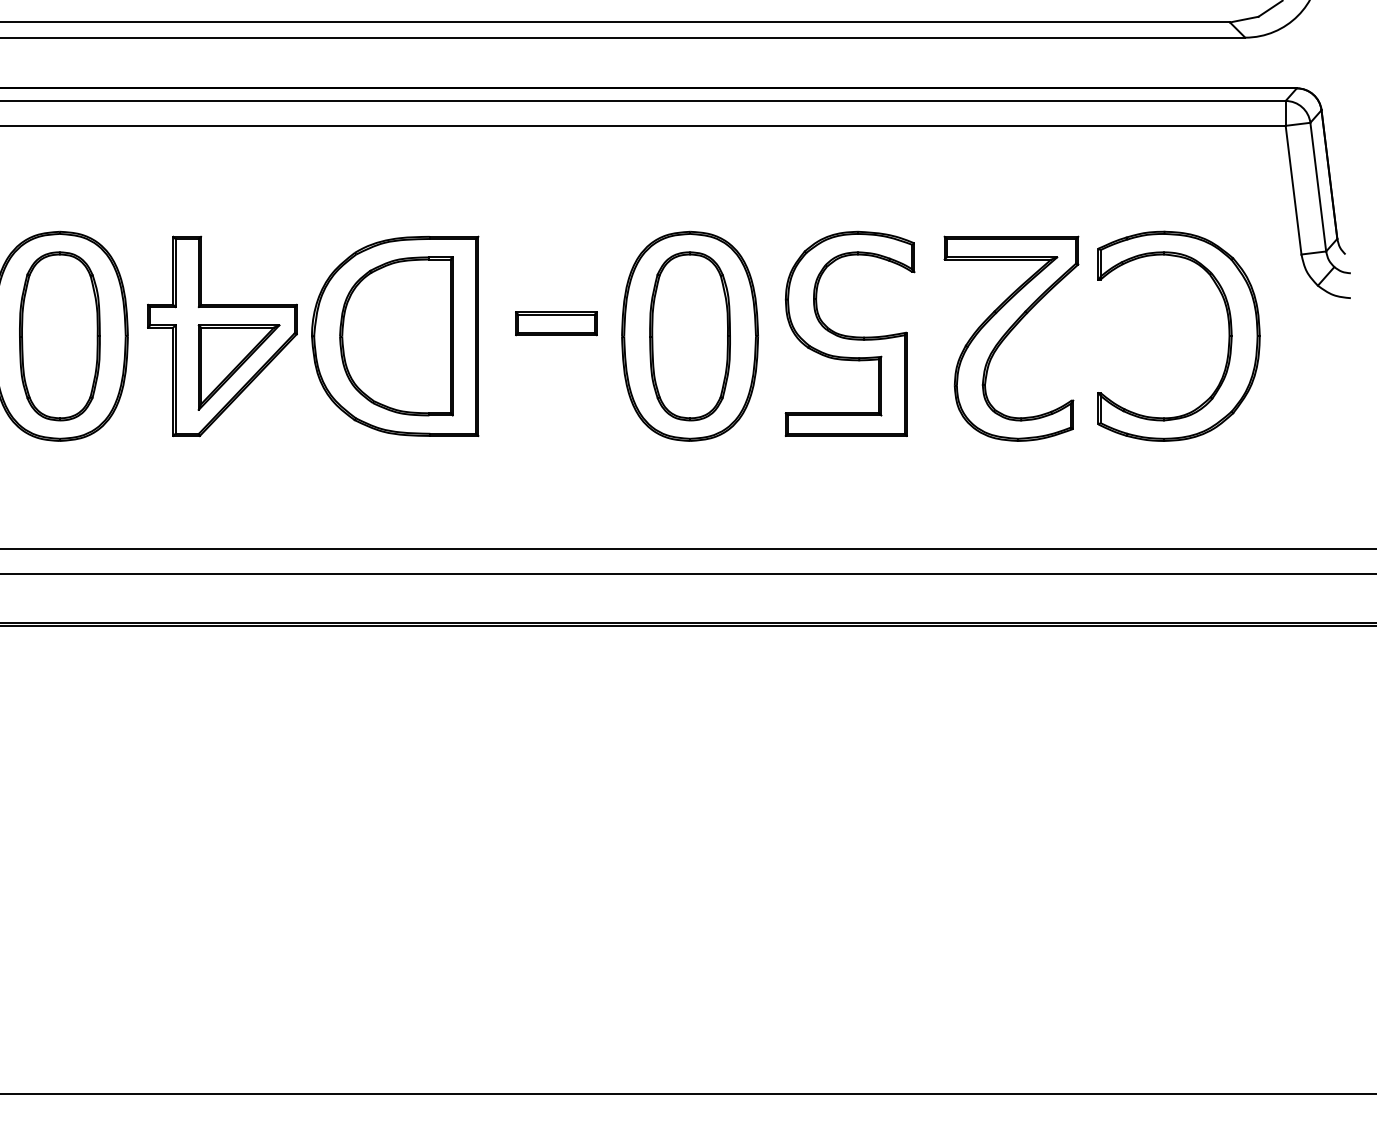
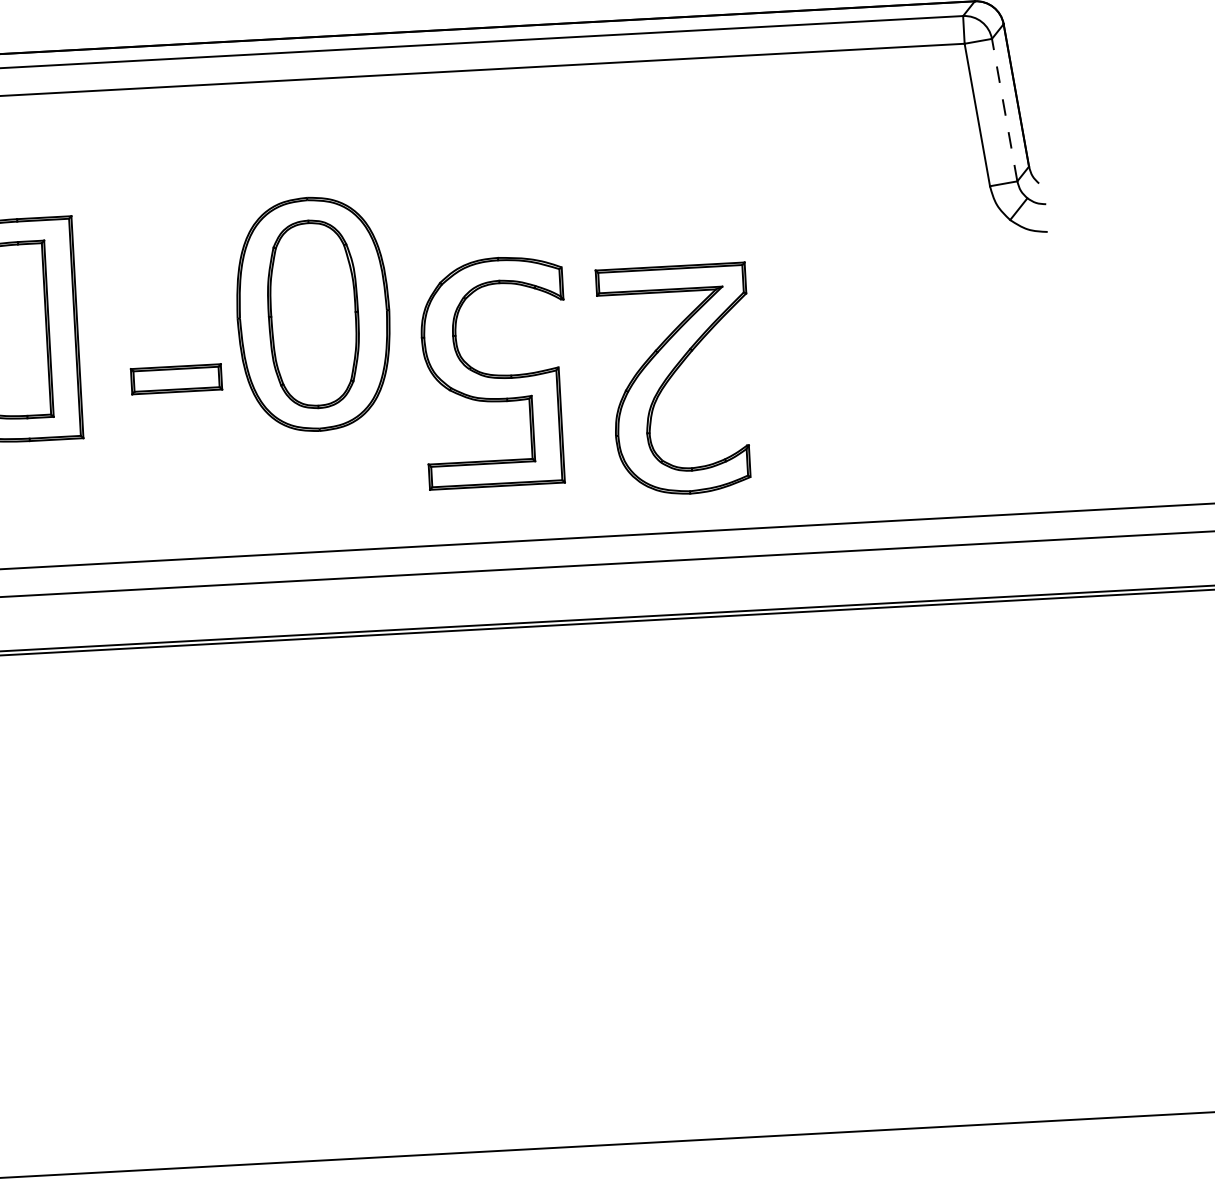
line: (1318, 187) -> (1004, 110), solid -> dashed
part: (556, 323) -> (176, 378), moved
part: (849, 333) -> (494, 371), moved
part: (1228, 335) -> (913, 280), removed
part: (1011, 338) -> (676, 379), moved

